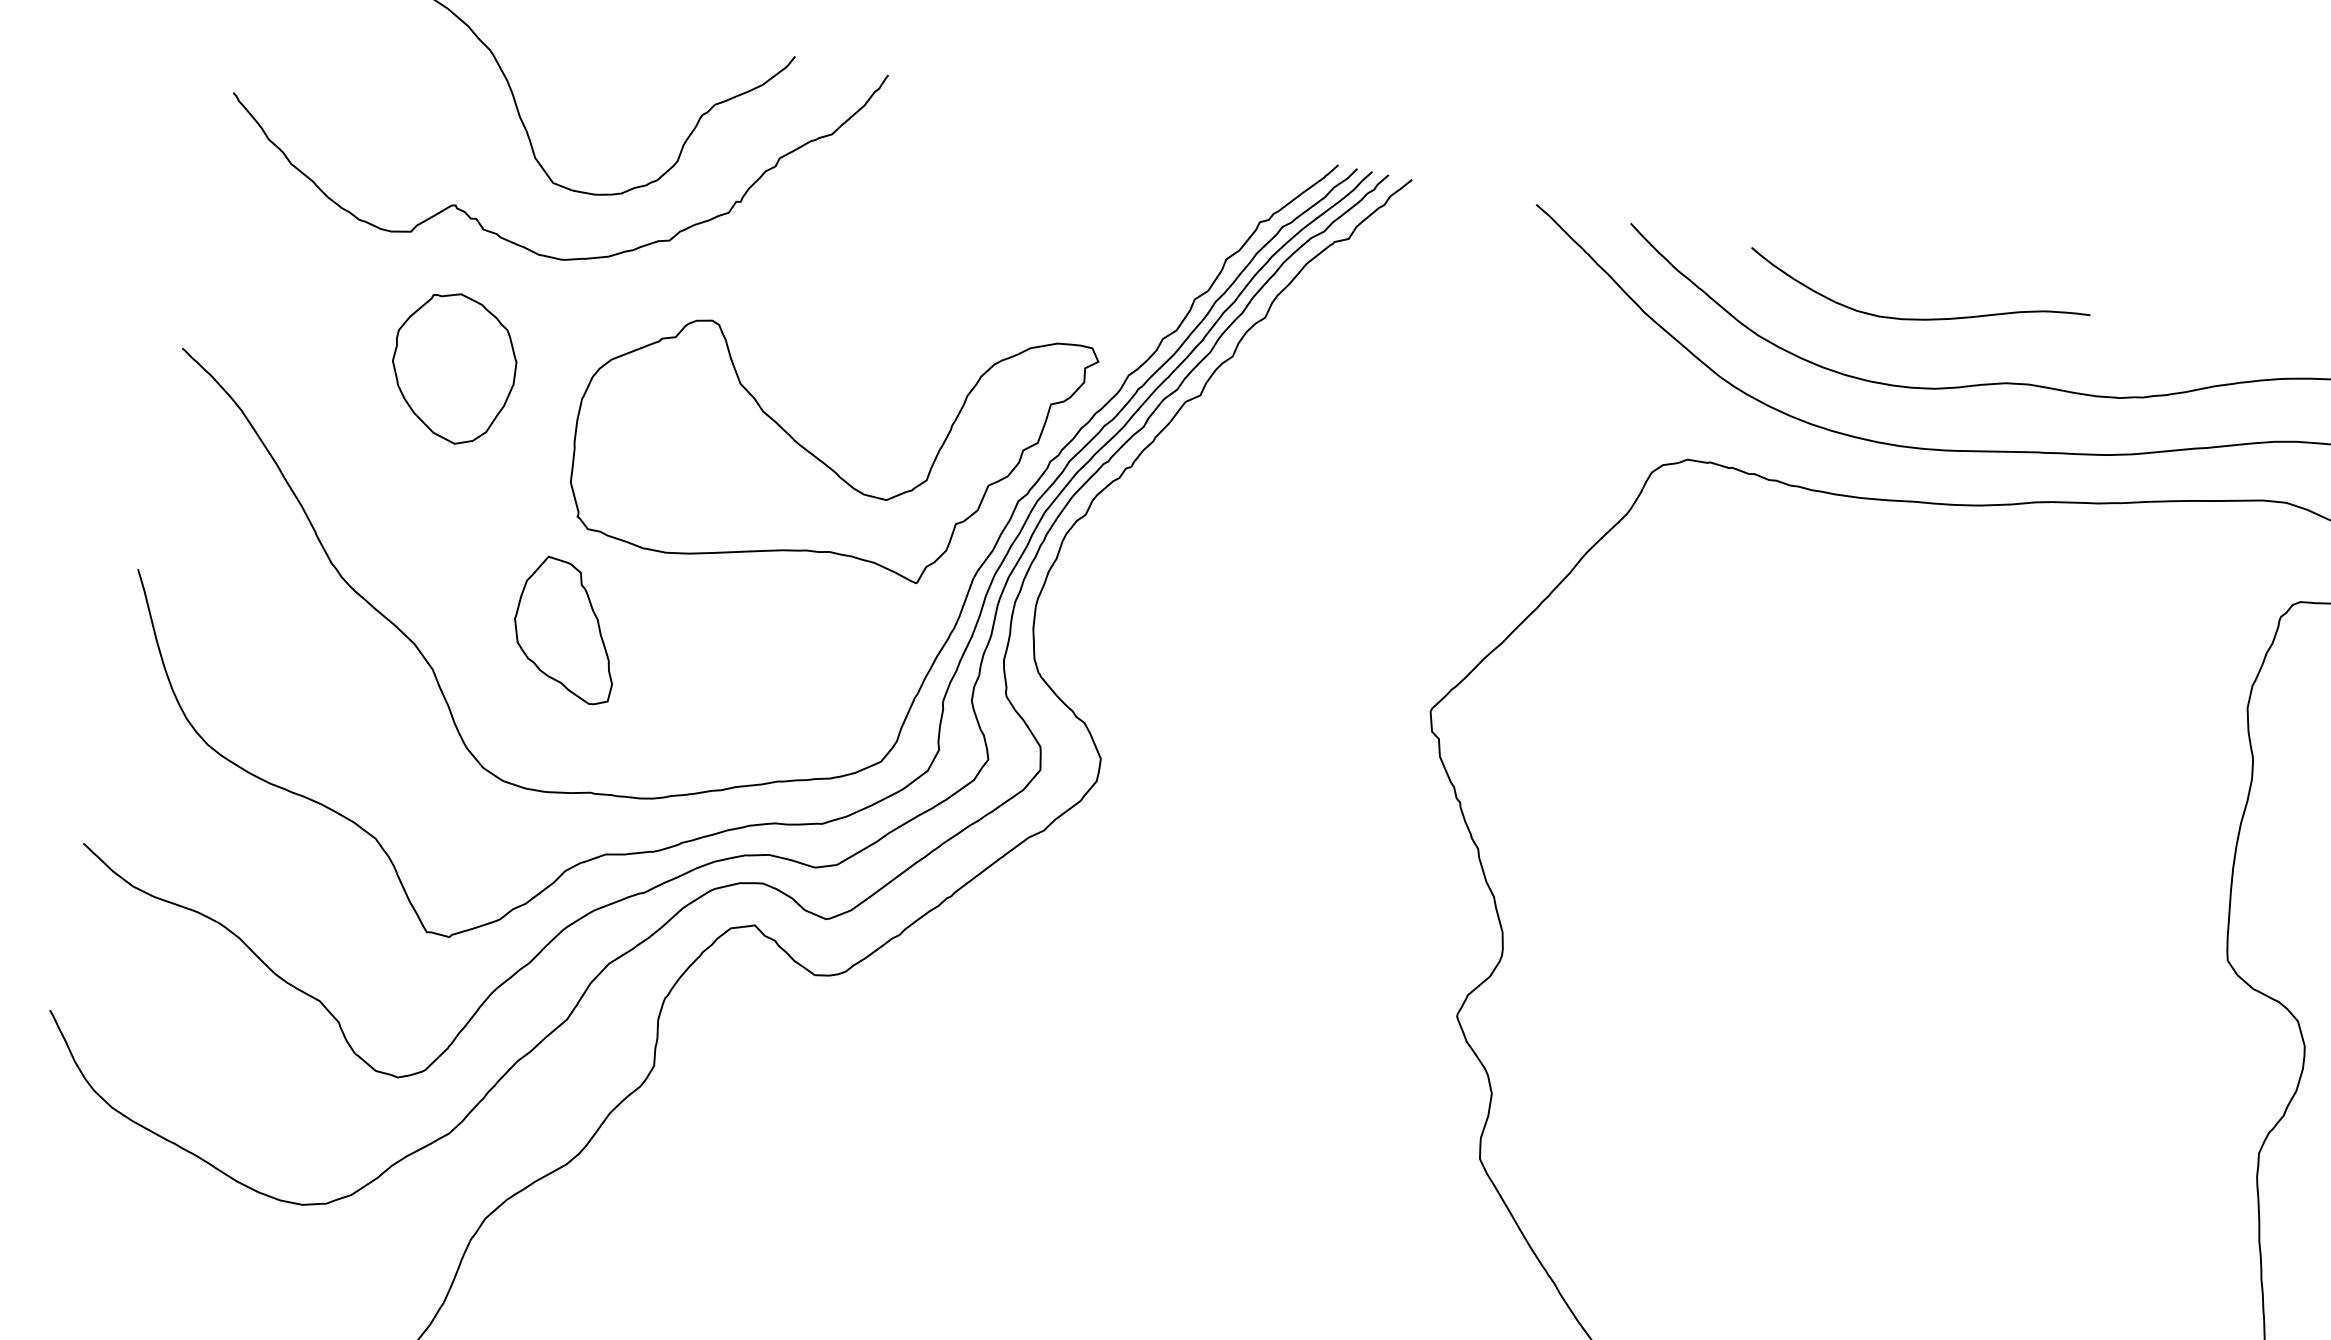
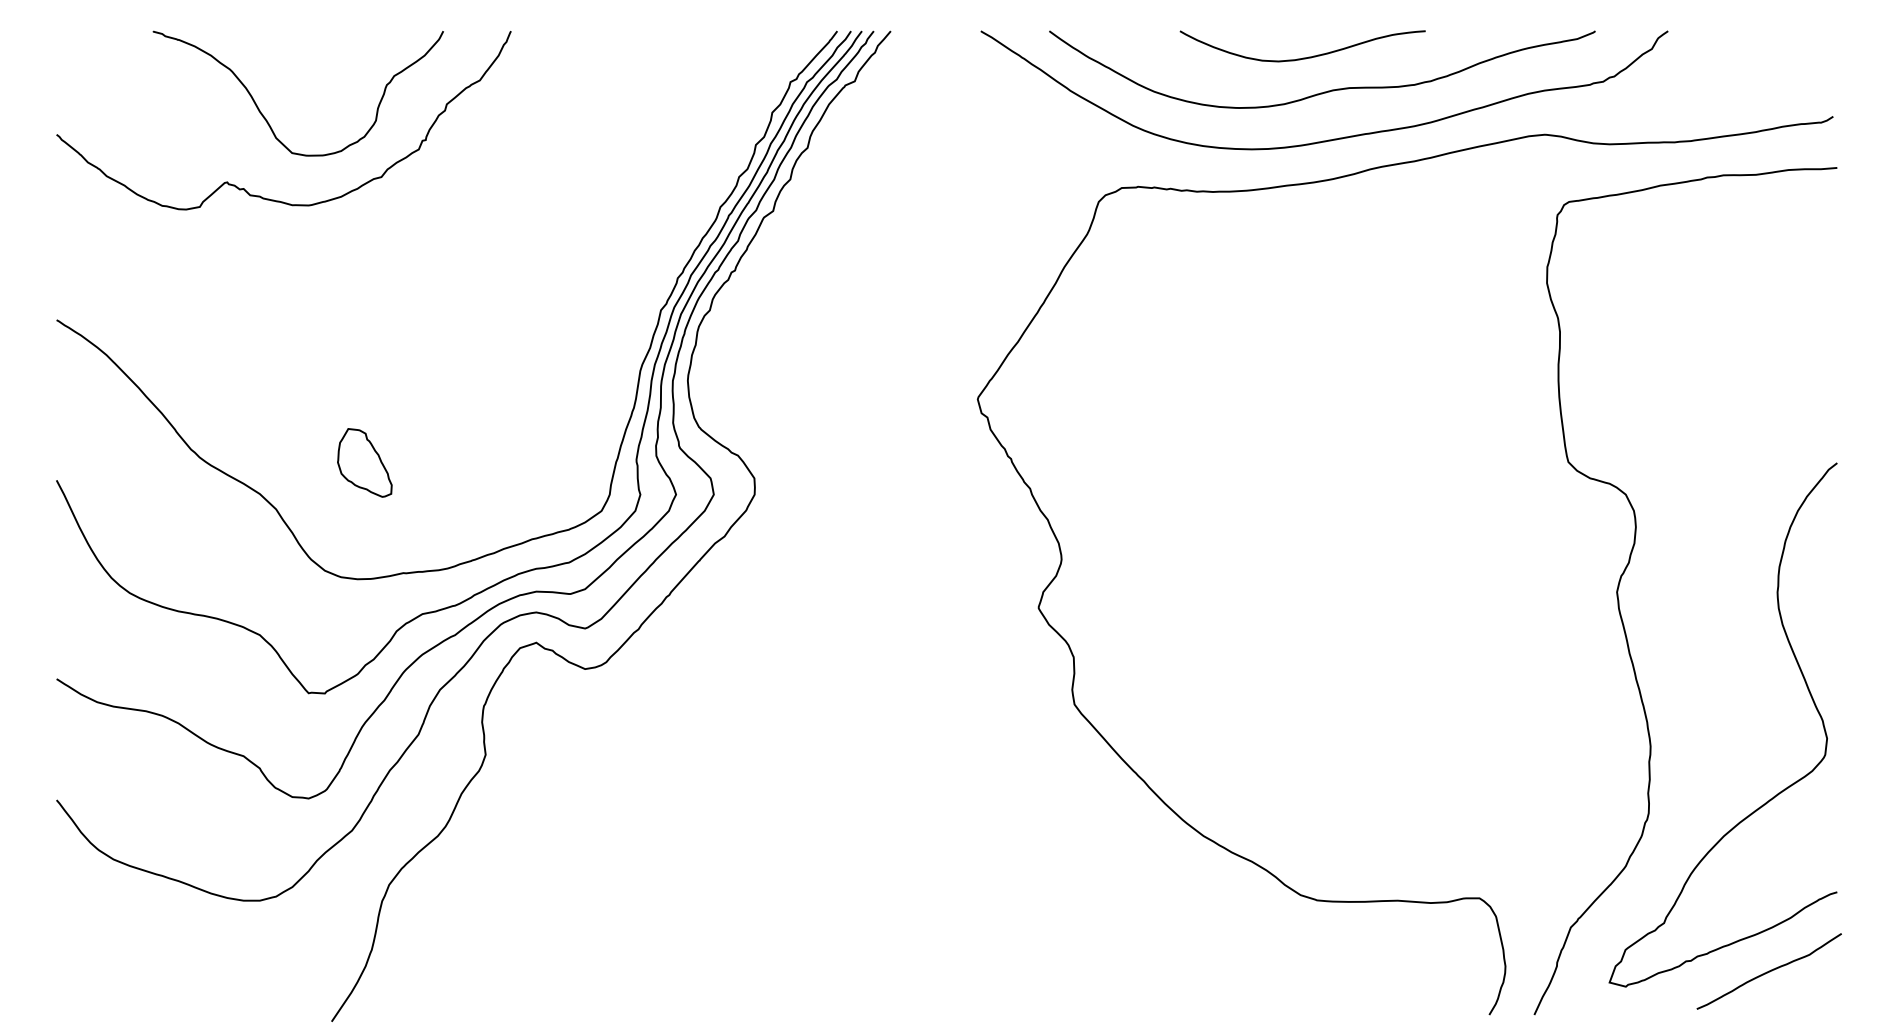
curve: (1914, 317) -> (1303, 57), moved
part: (453, 367) -> (248, 295), removed
part: (815, 455) -> (513, 306), removed
part: (567, 629) -> (364, 462), size x0.7

